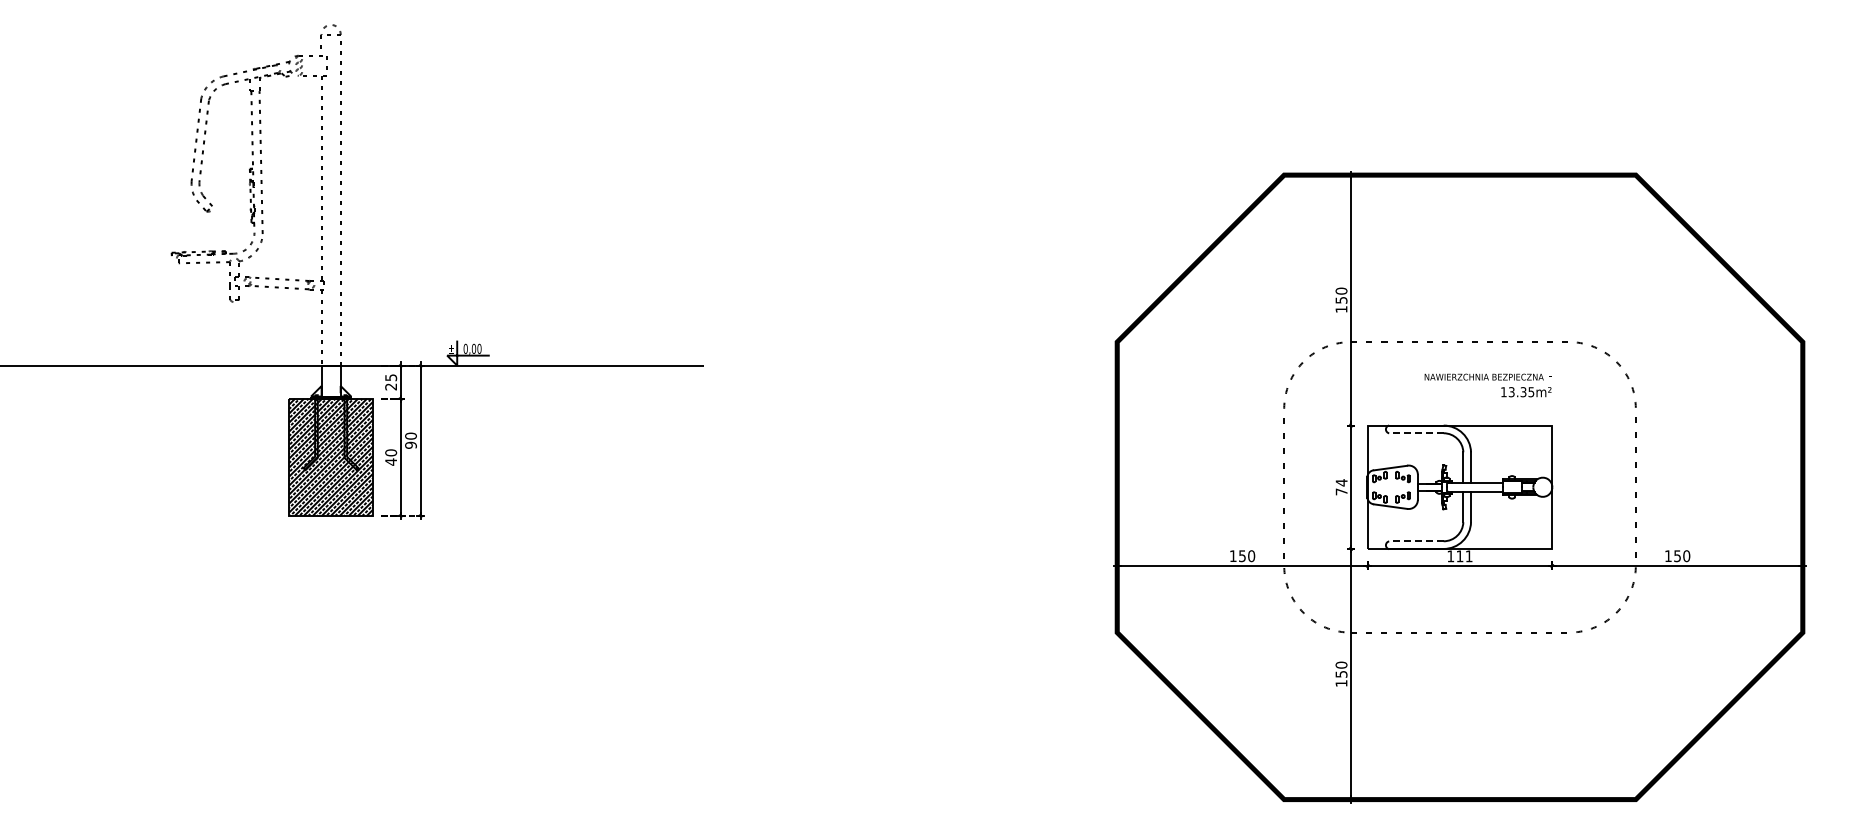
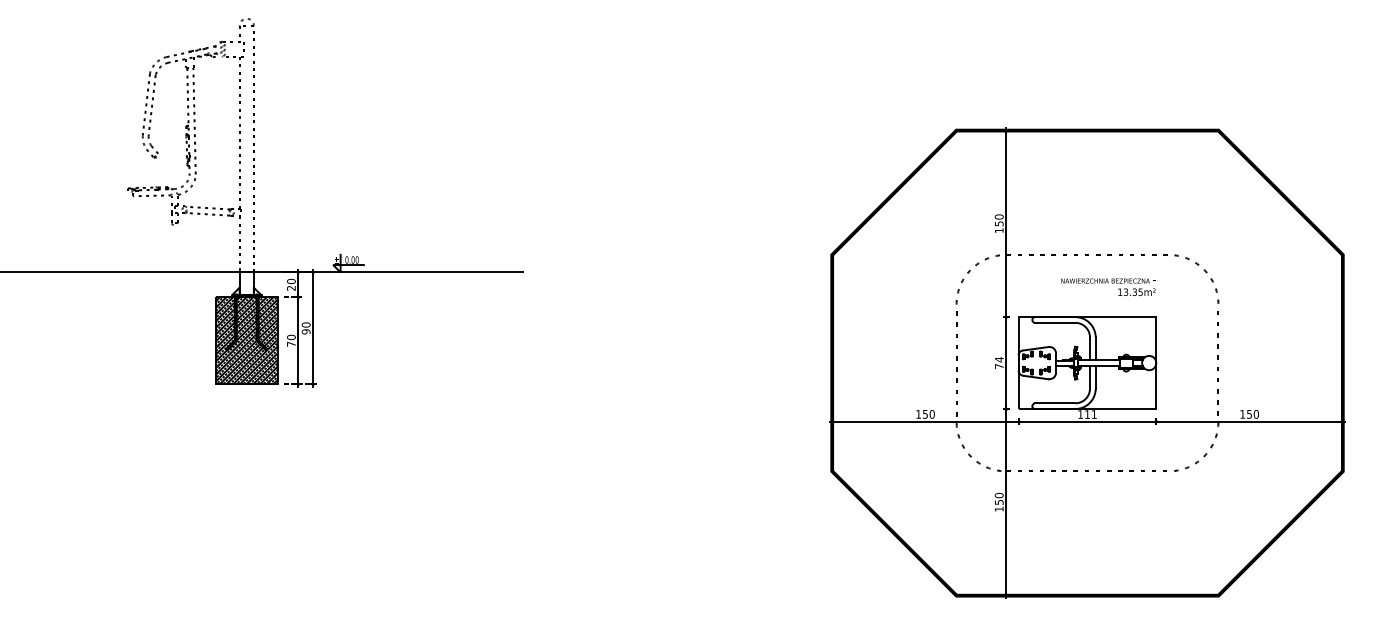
text: (391, 377) -> (291, 281), 25 -> 20
line: (1415, 433) -> (1054, 323), dashed -> solid
text: (390, 461) -> (290, 343), 40 -> 70
line: (1415, 541) -> (1054, 403), dashed -> solid

